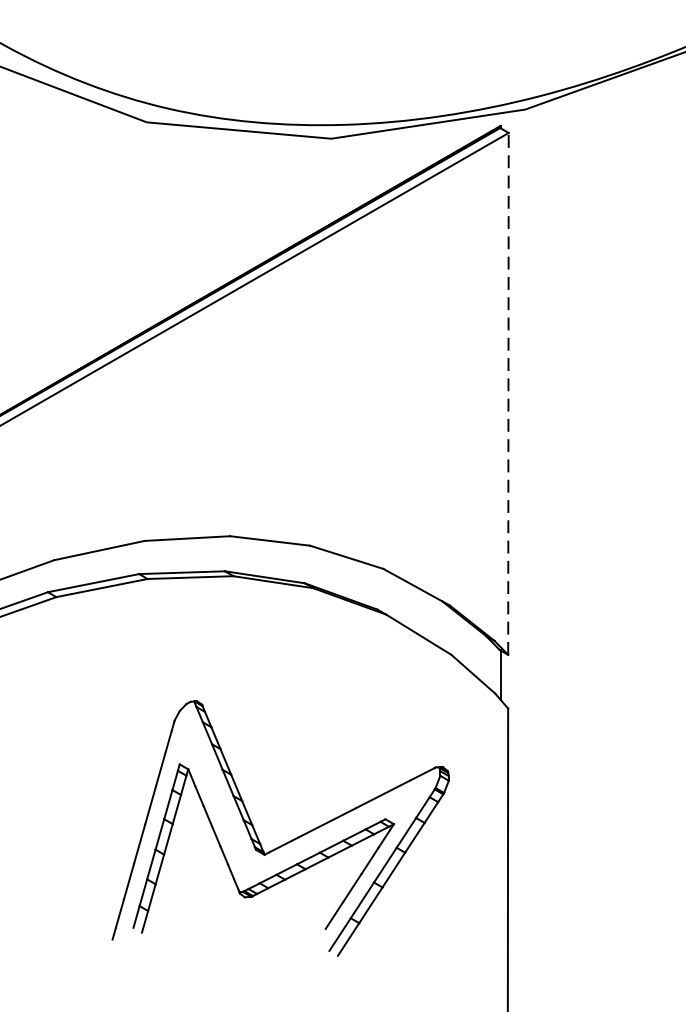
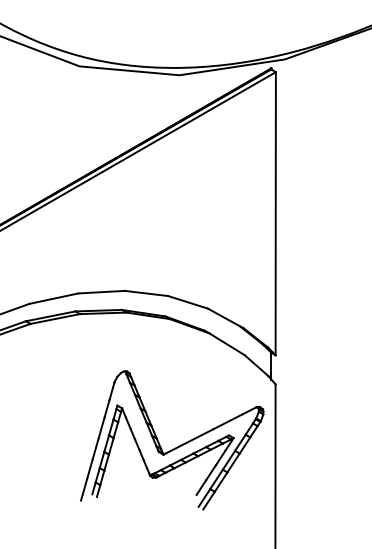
line: (507, 393) -> (275, 213), dashed -> solid
part: (286, 841) -> (175, 447), moved

